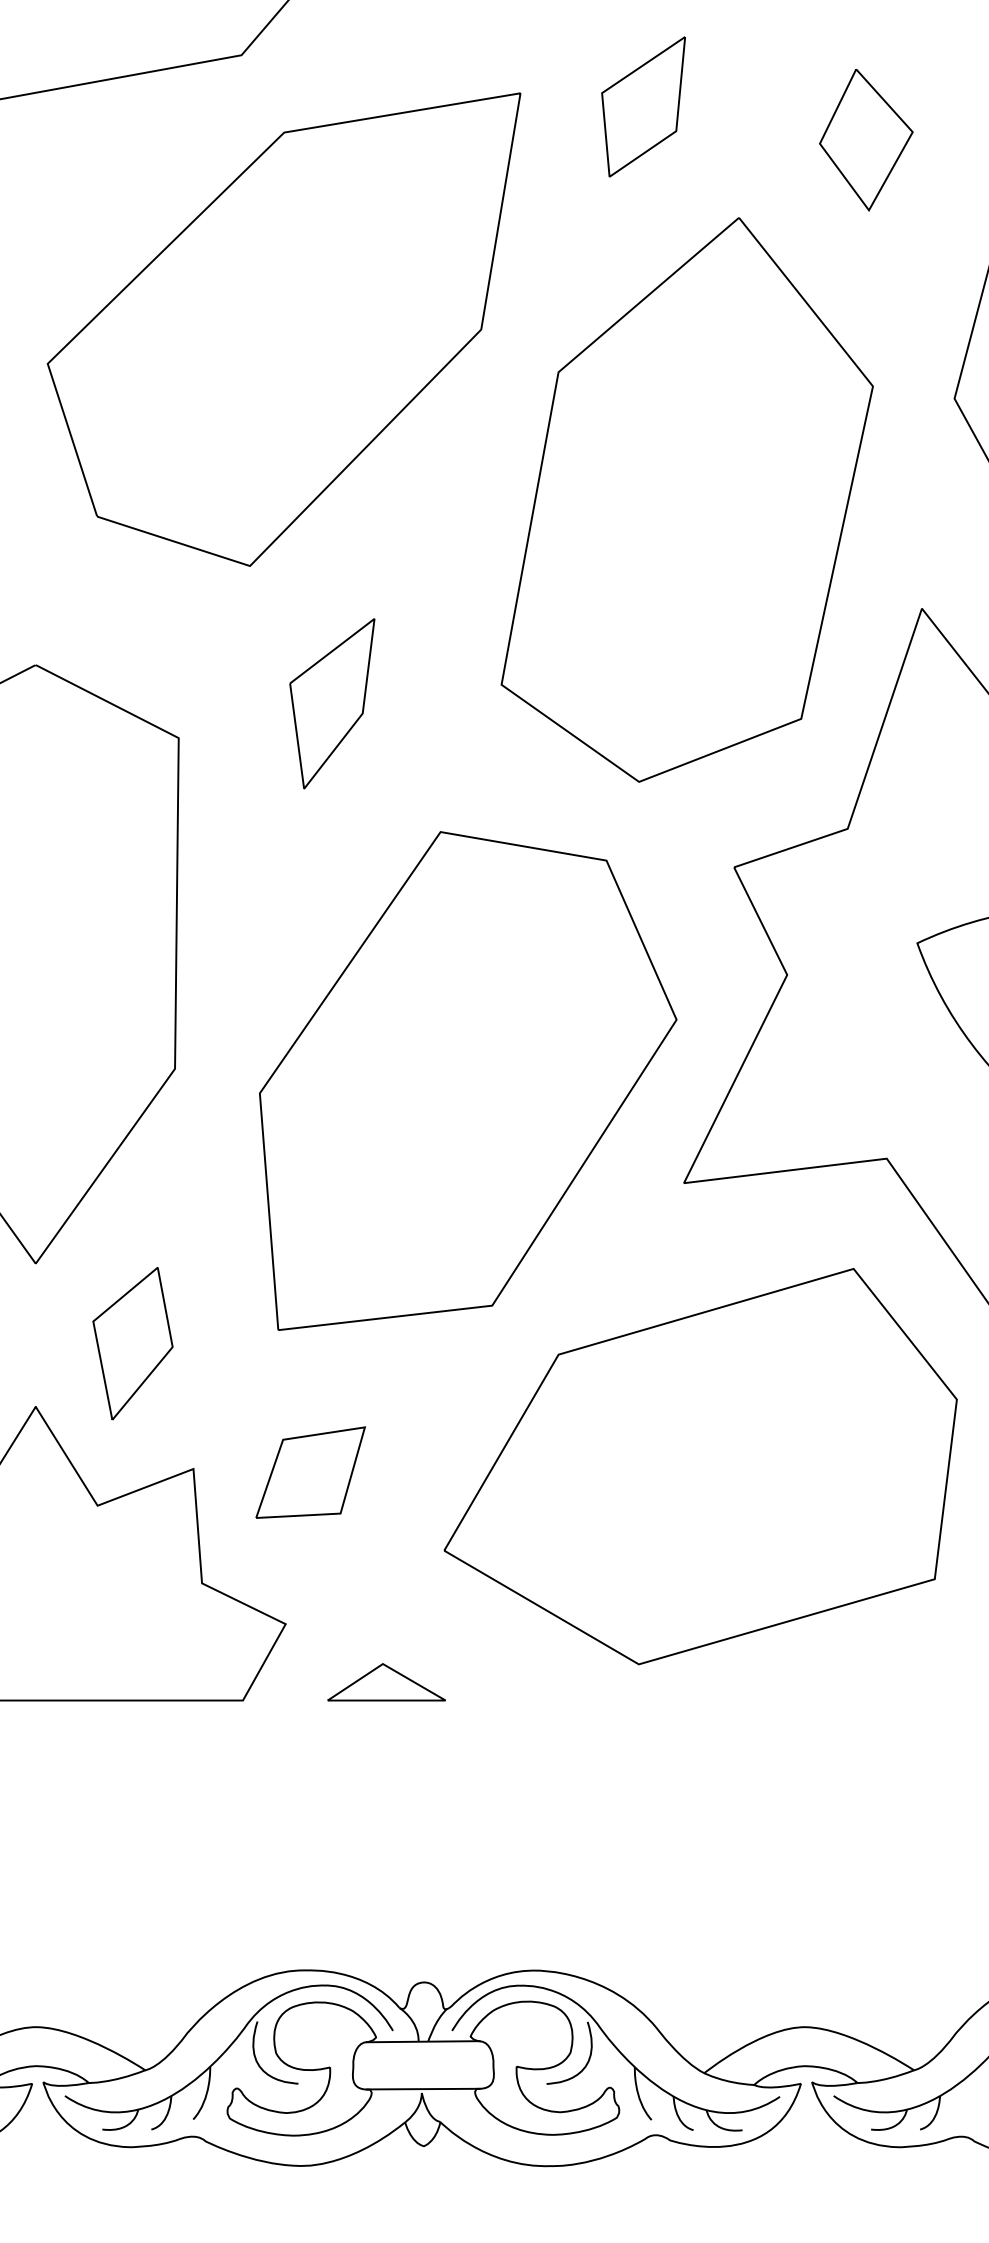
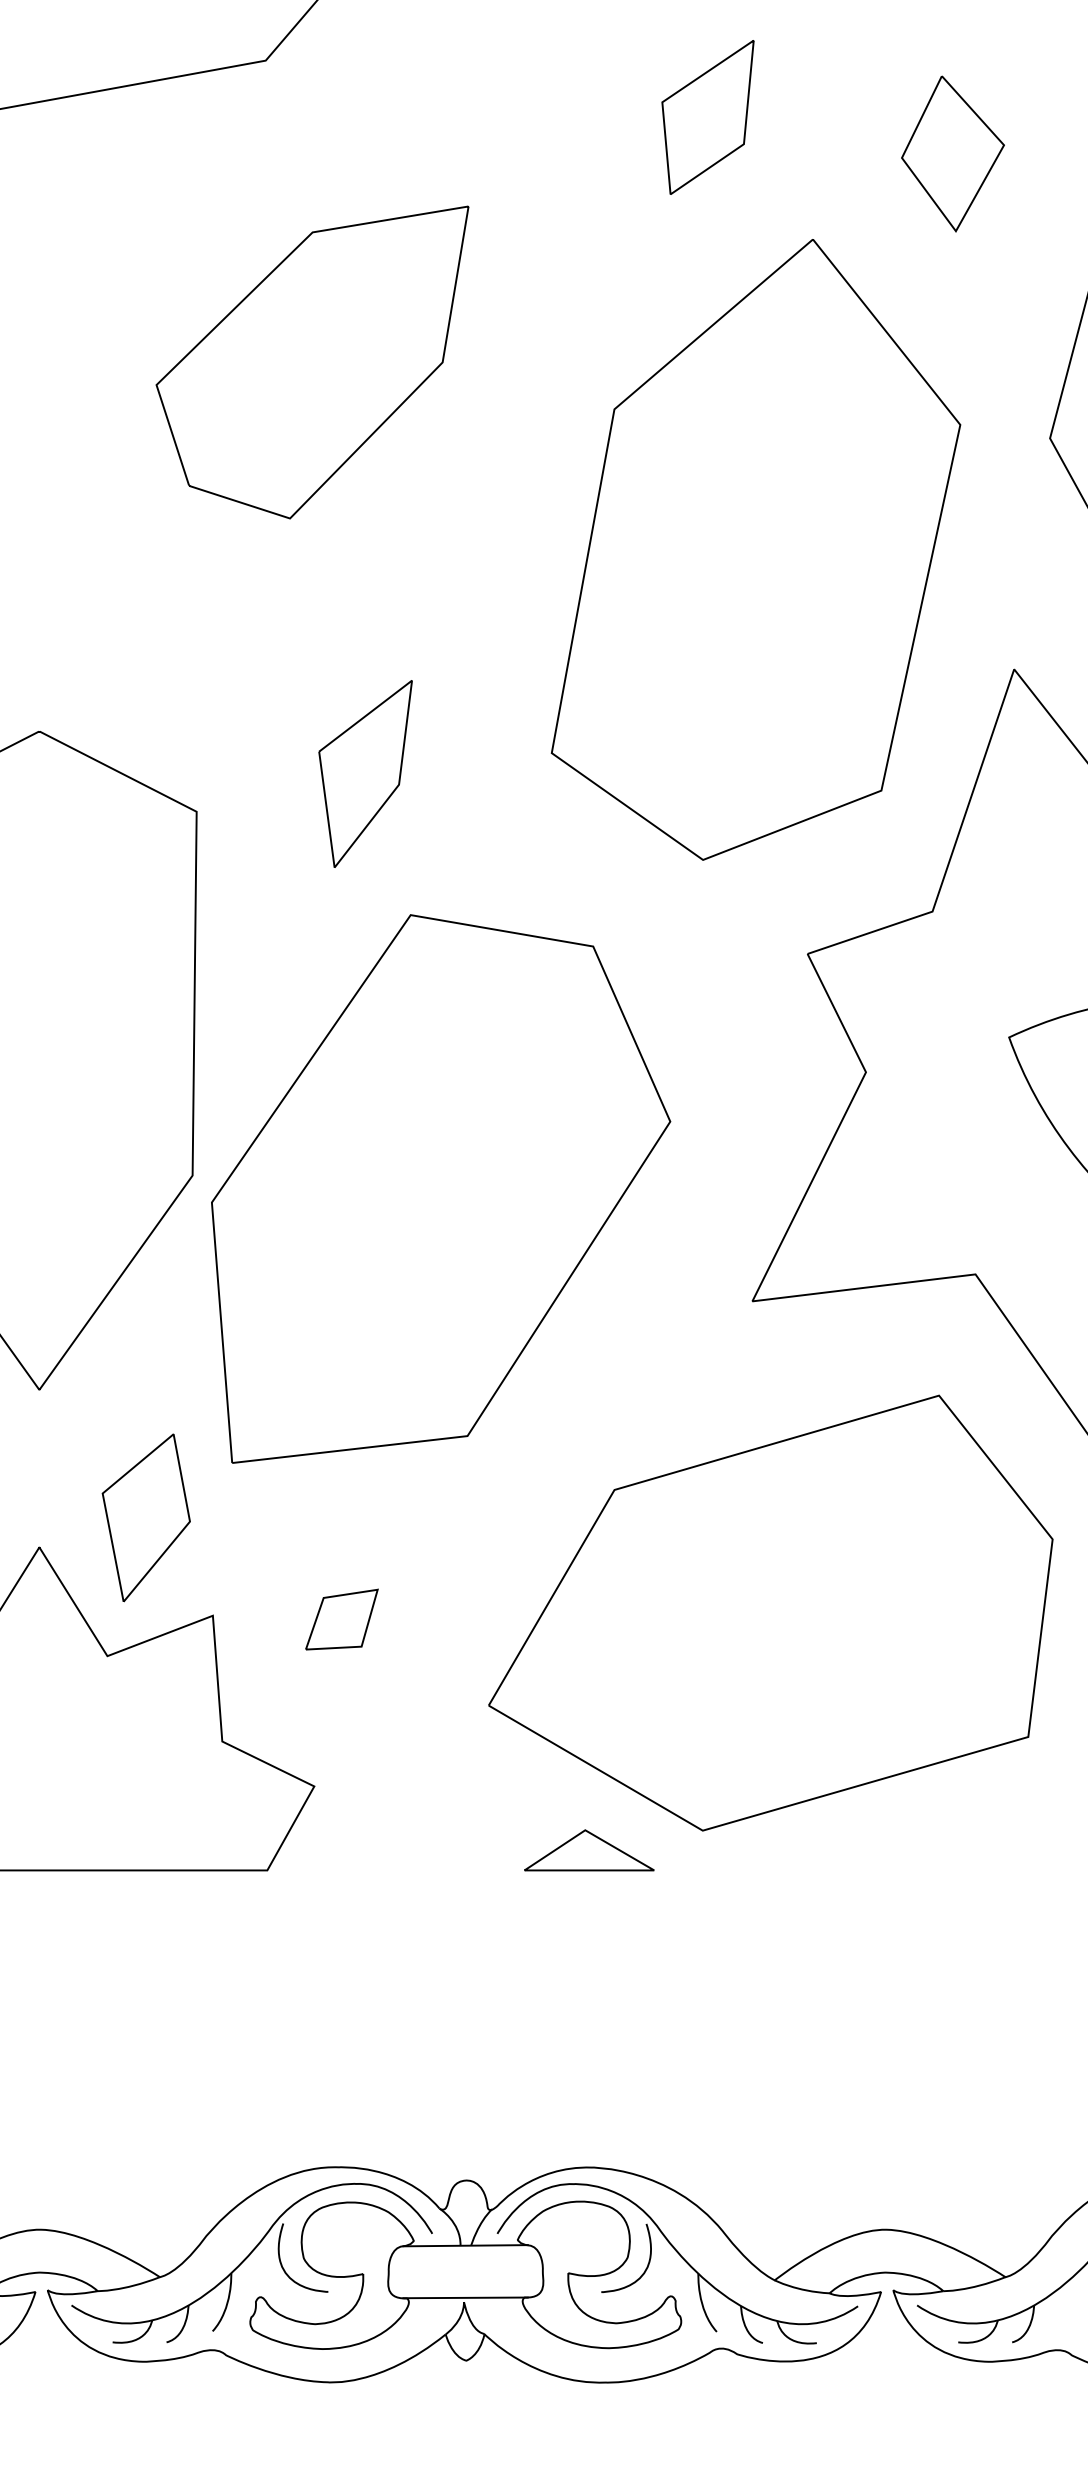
part: (284, 329) -> (312, 362), size x0.6
part: (468, 1080) -> (441, 1188), moved
part: (132, 1343) -> (145, 1517), moved
part: (310, 1472) -> (341, 1619), size x0.6
part: (386, 1682) -> (589, 1850), moved

